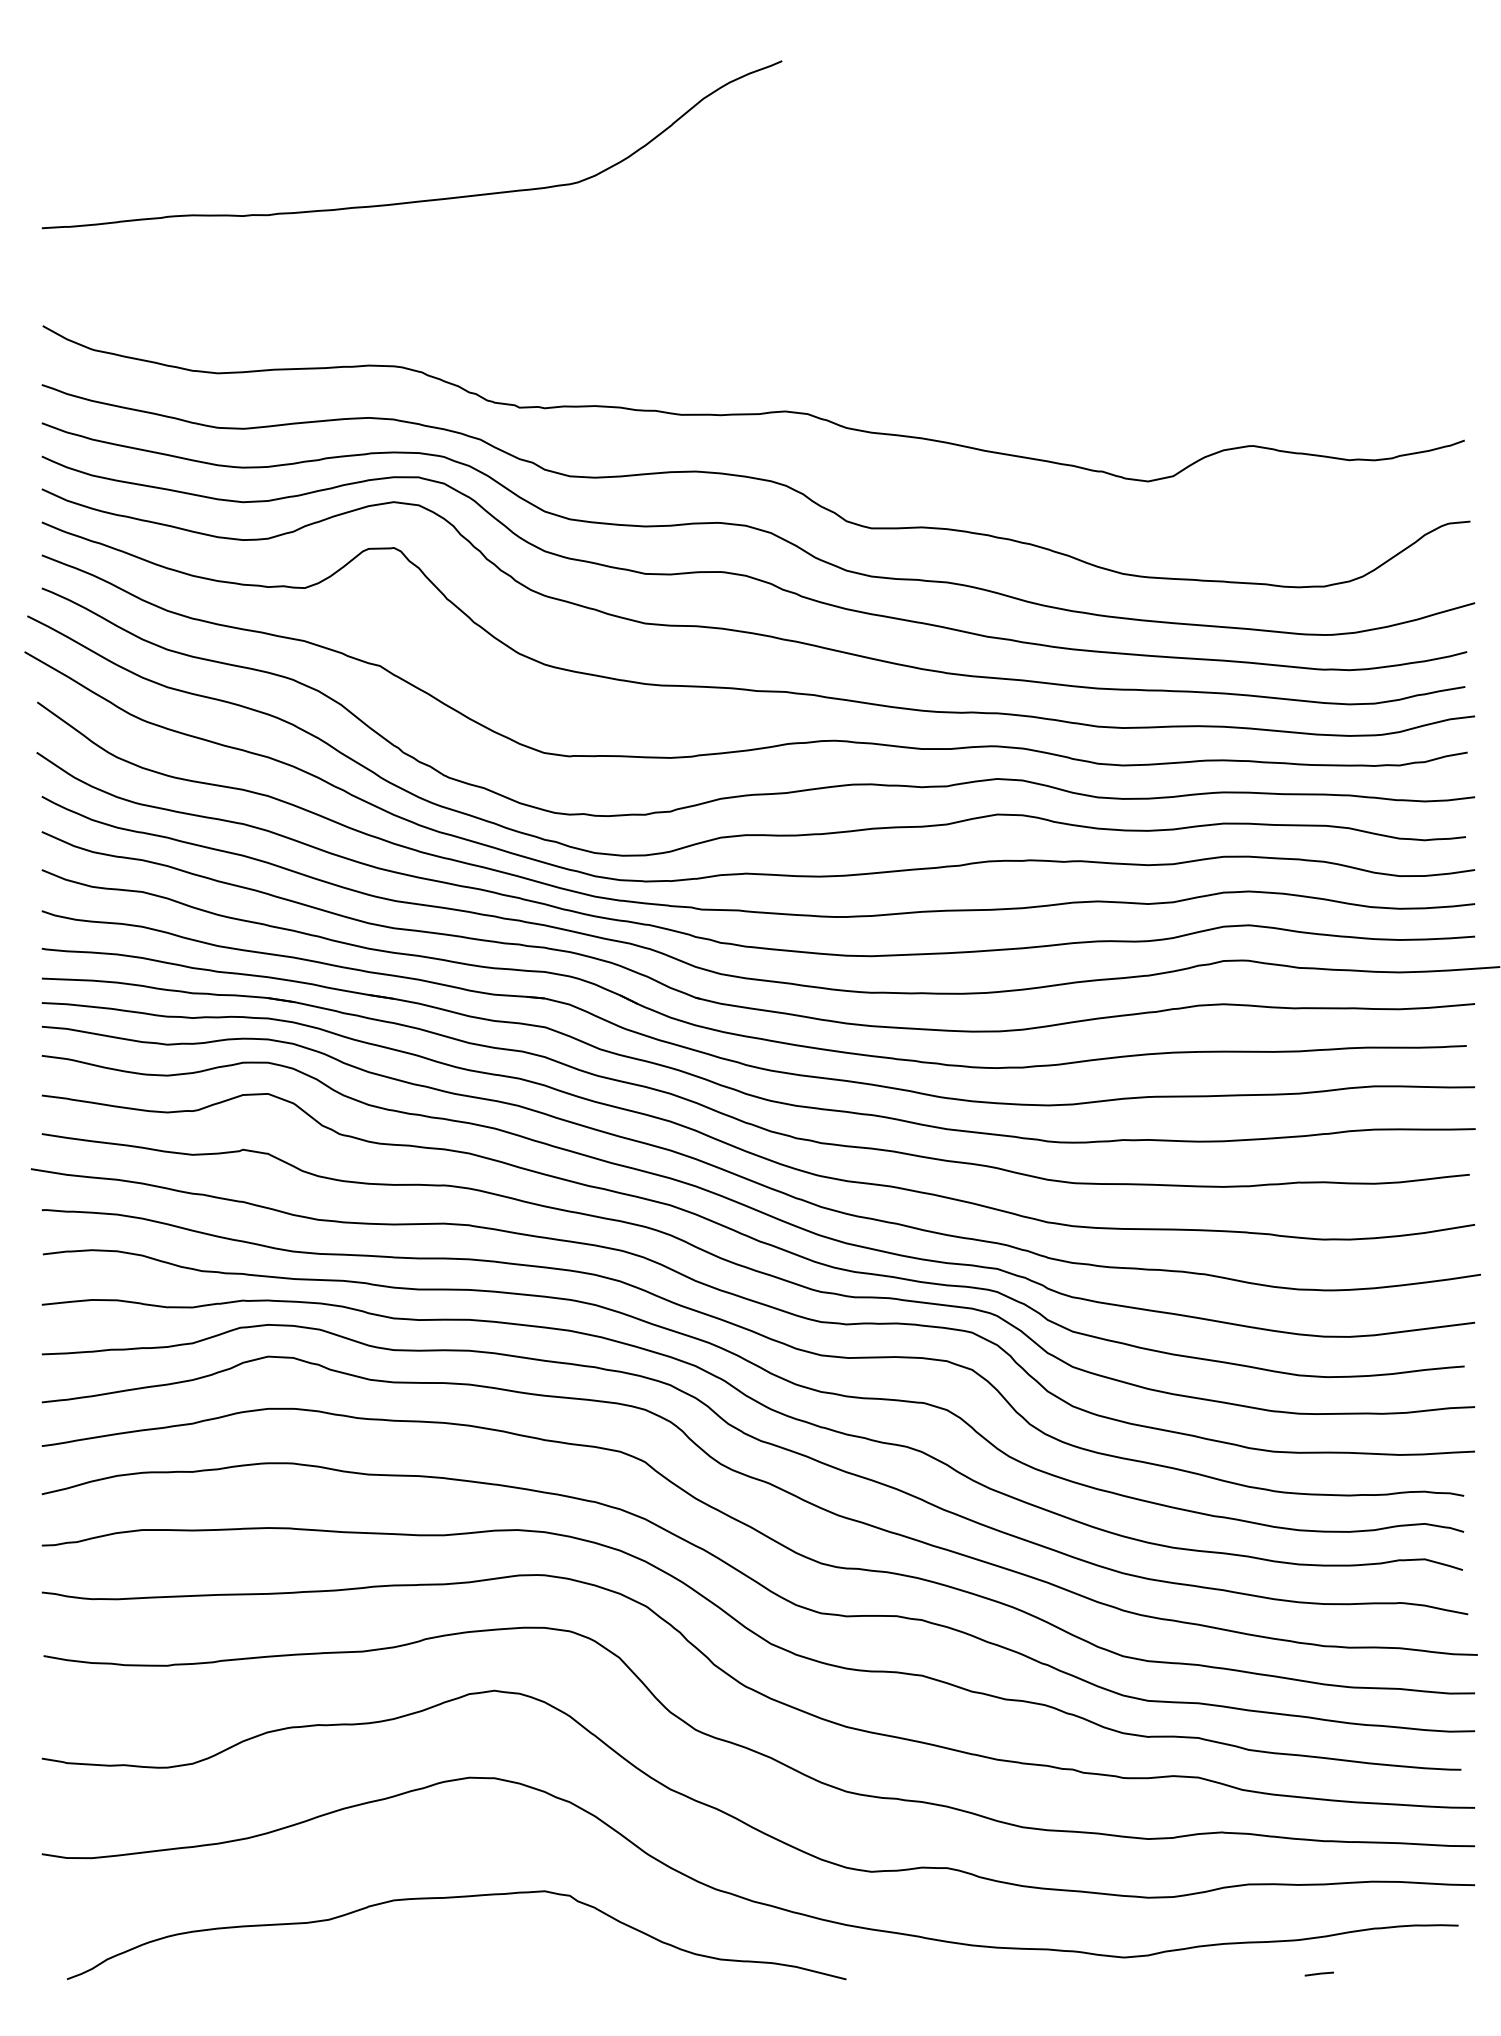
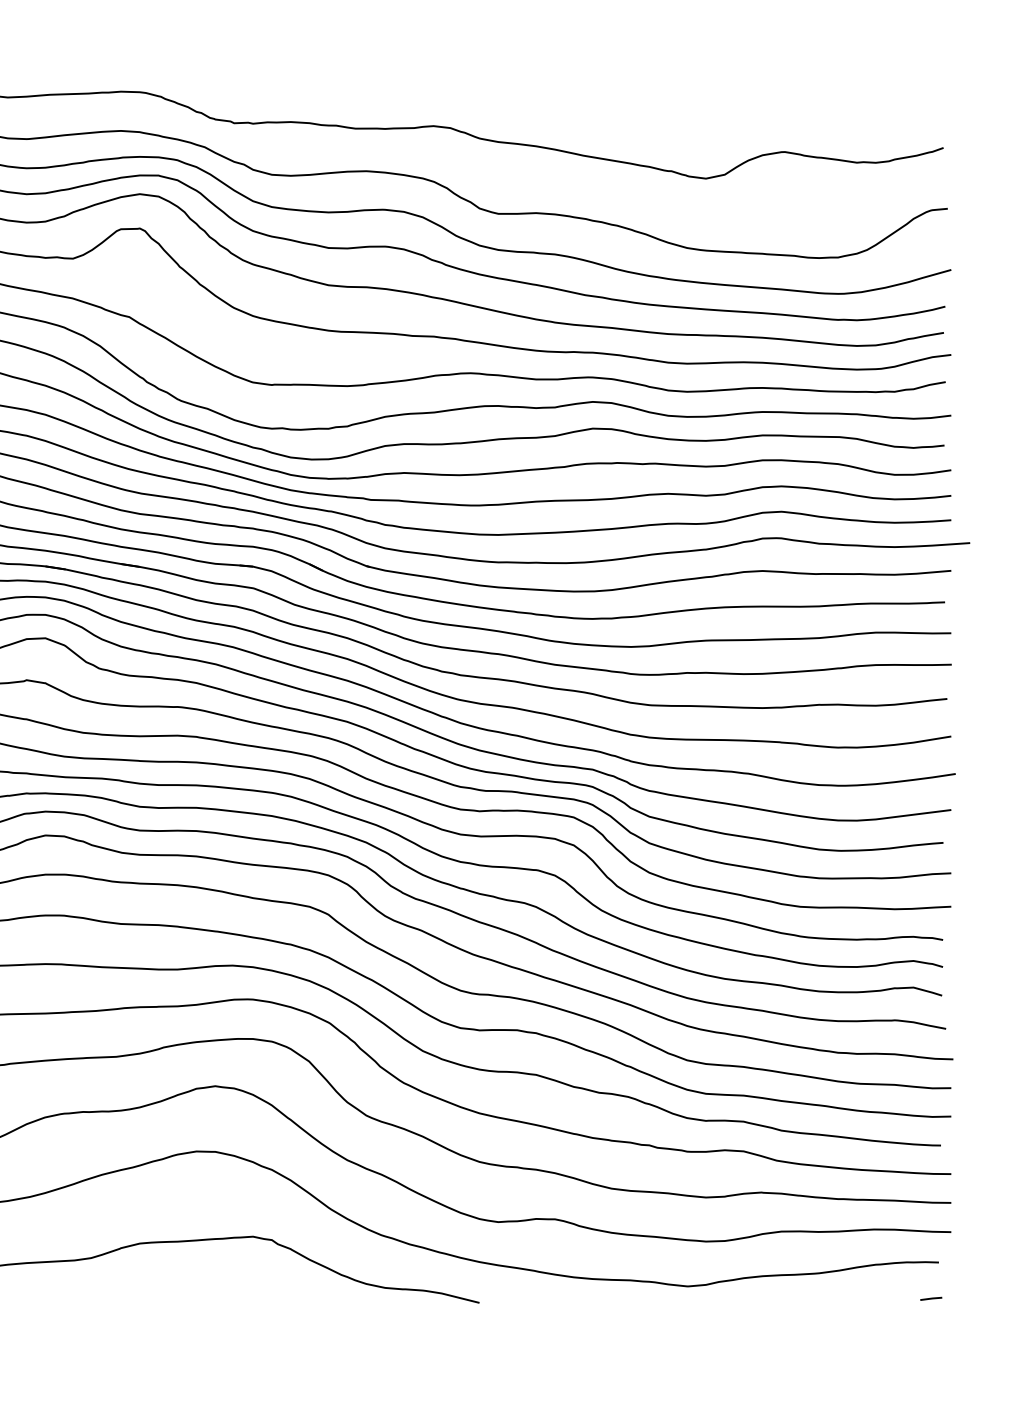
line: (1318, 1973) -> (930, 1298), moved

